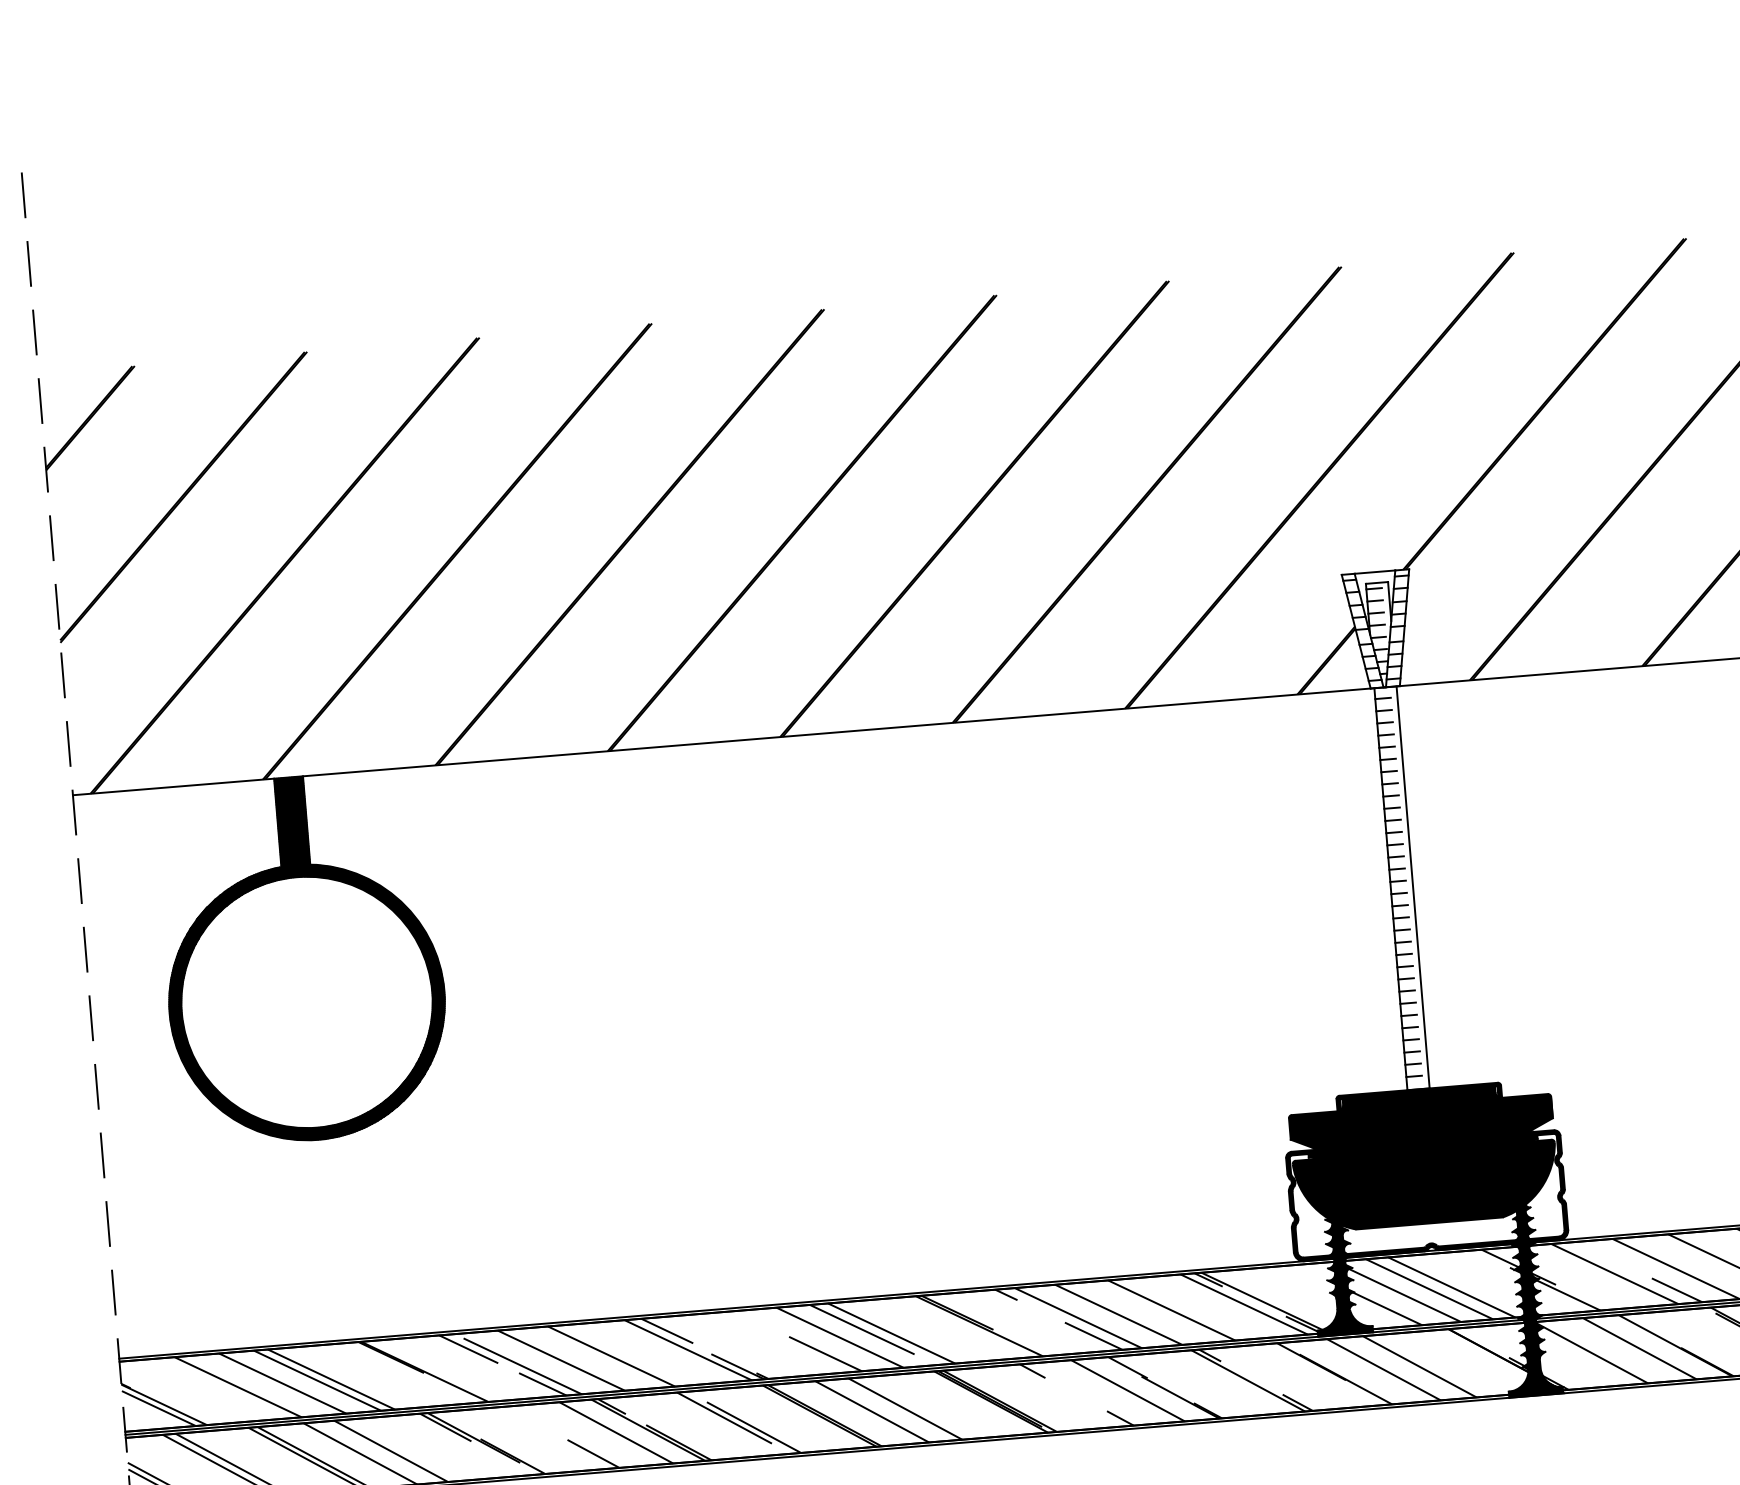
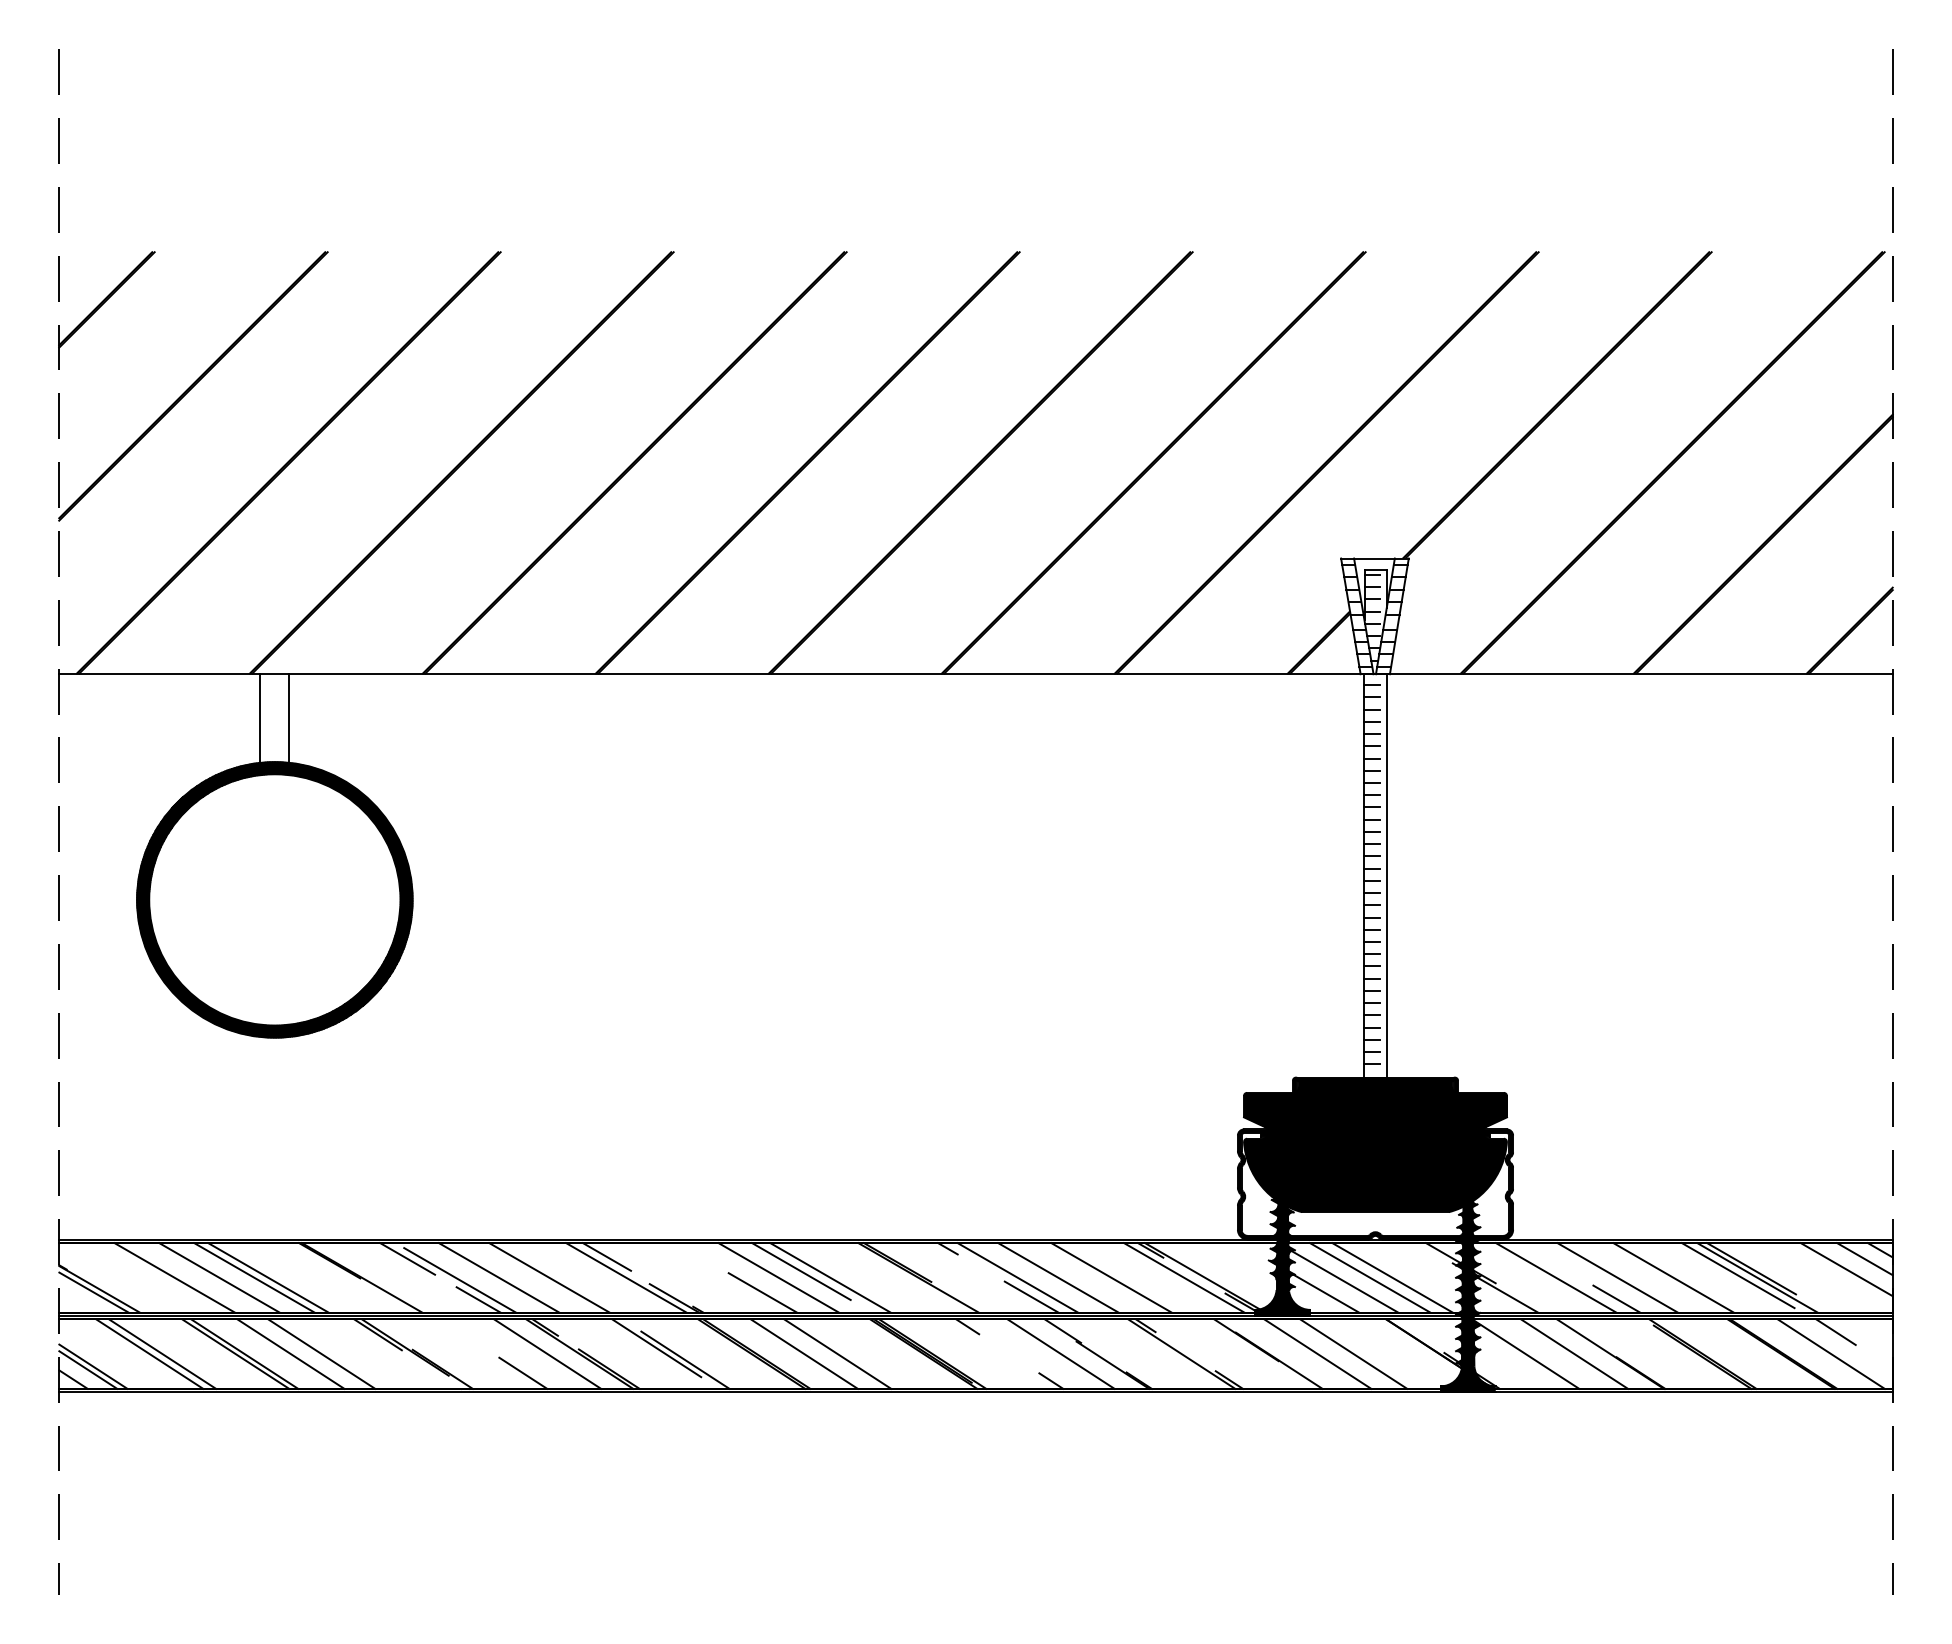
hatch: (291, 821) -> (274, 718), removed

